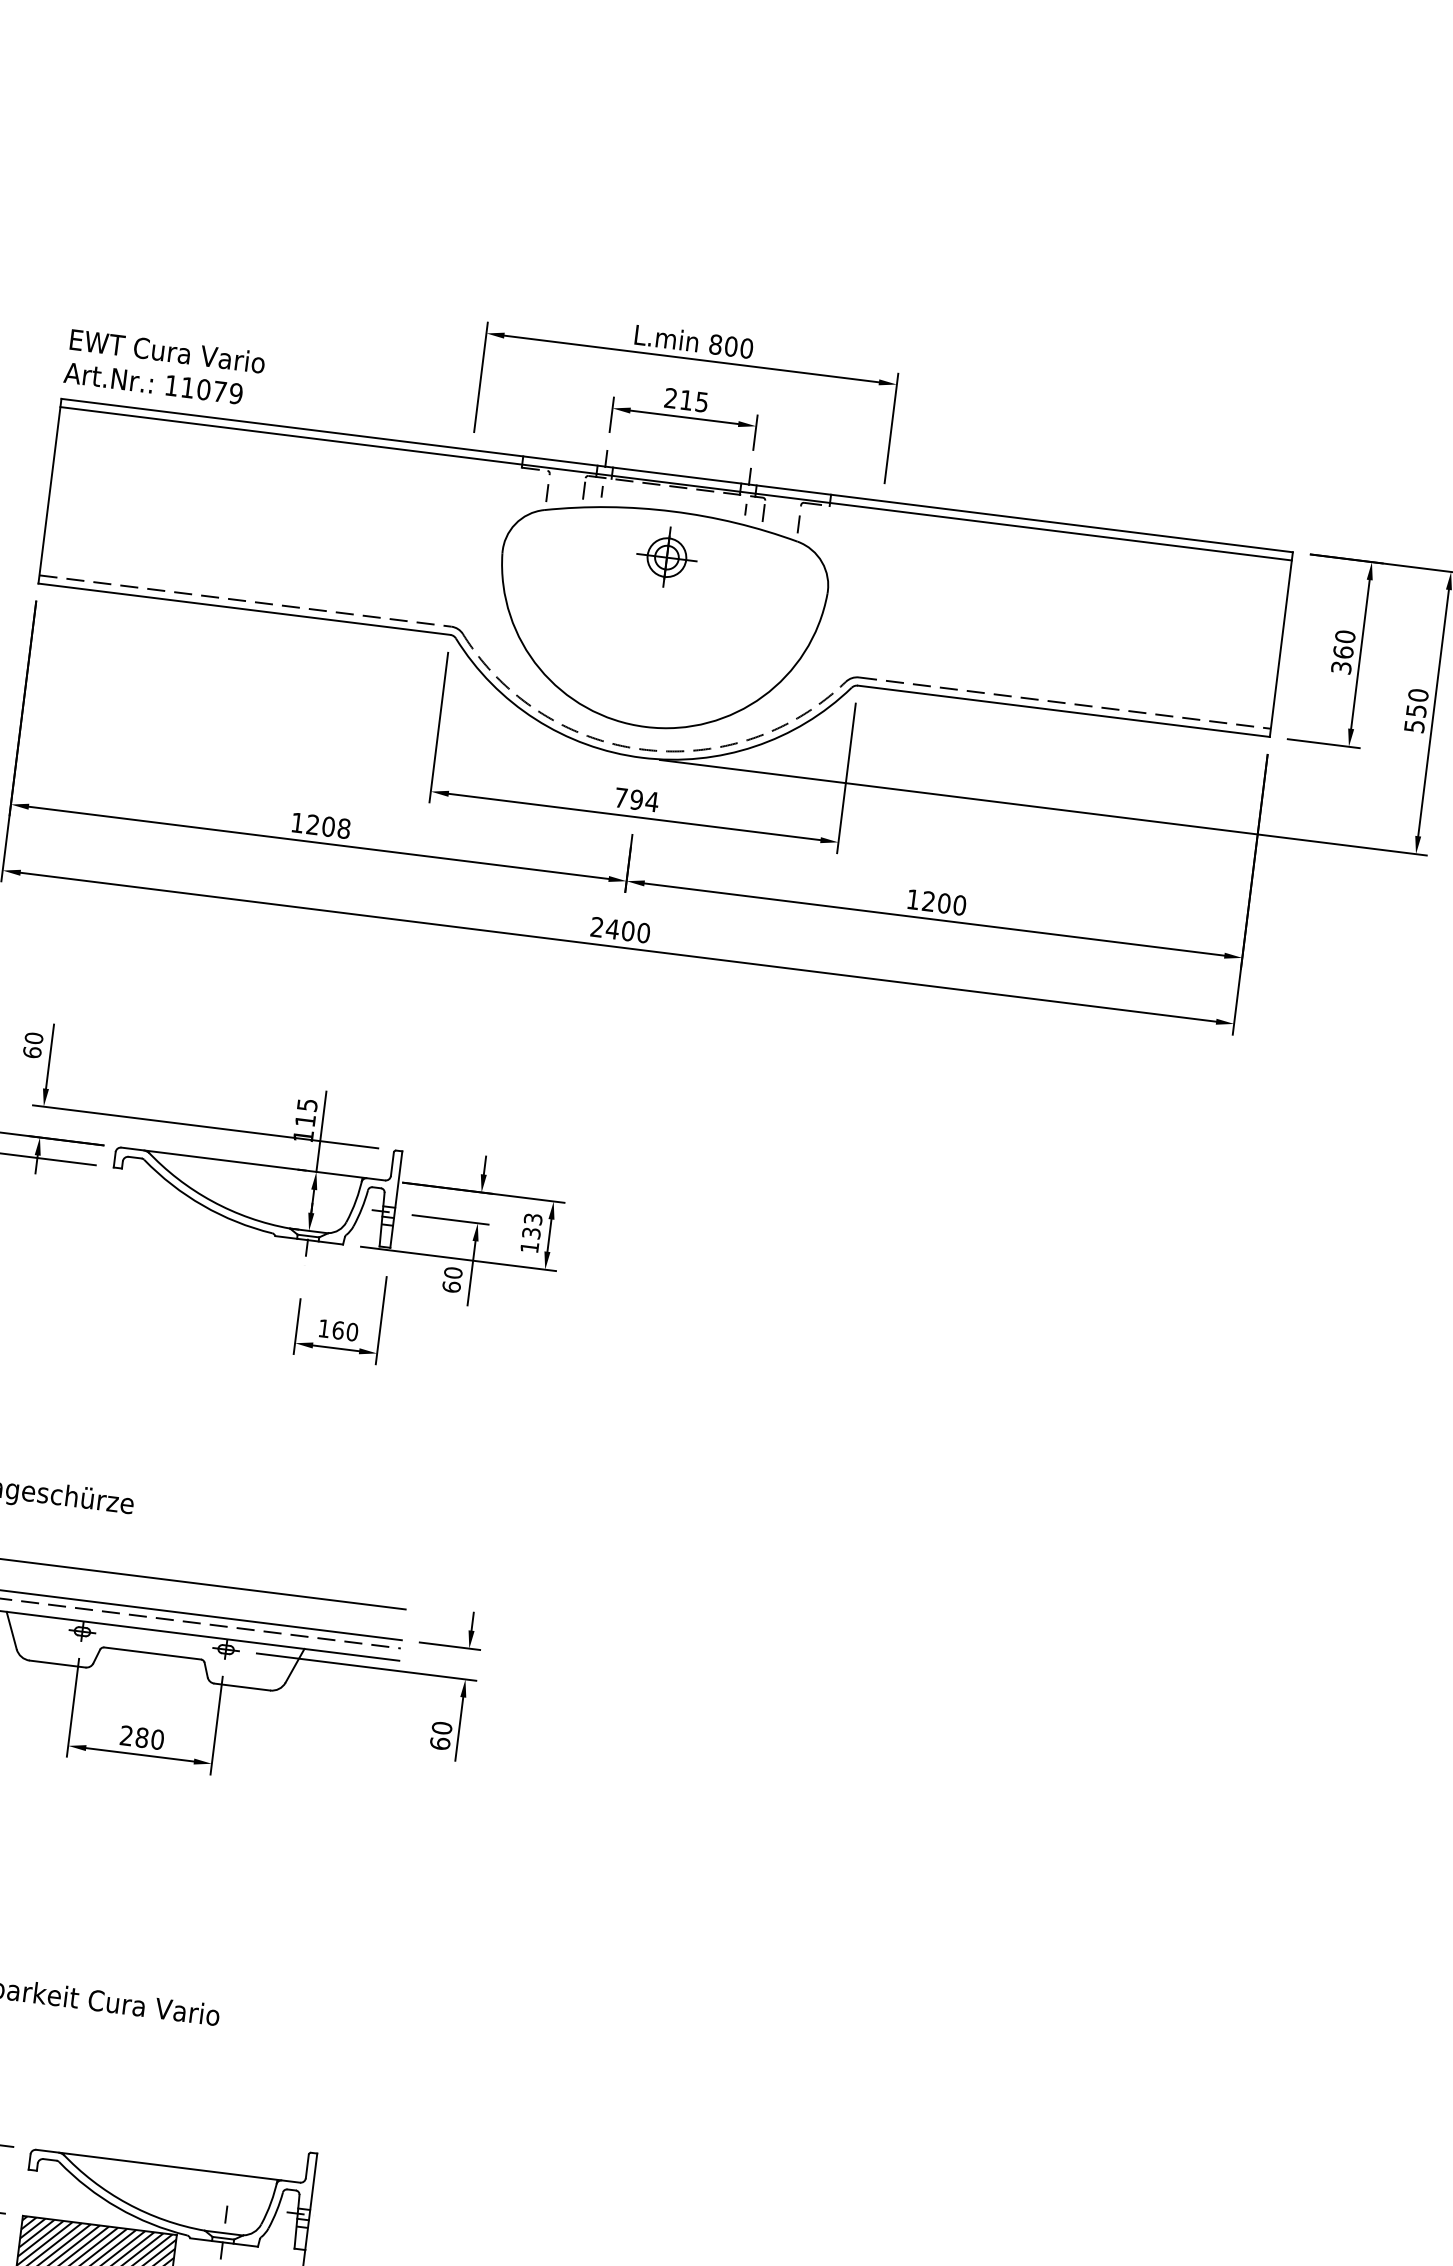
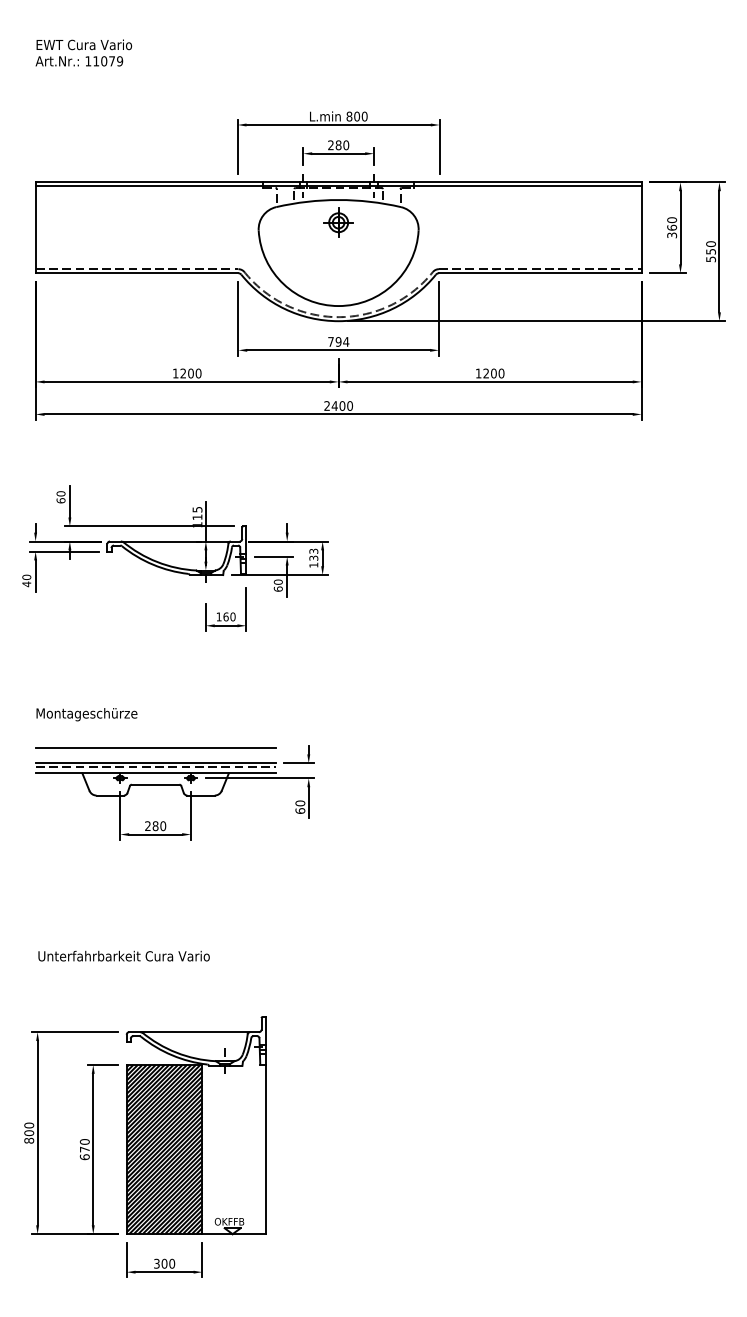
text: (164, 366) -> (83, 52), moved
text: (694, 401) -> (342, 145), 215 -> 280
text: (343, 828) -> (198, 373), 1208 -> 1200

